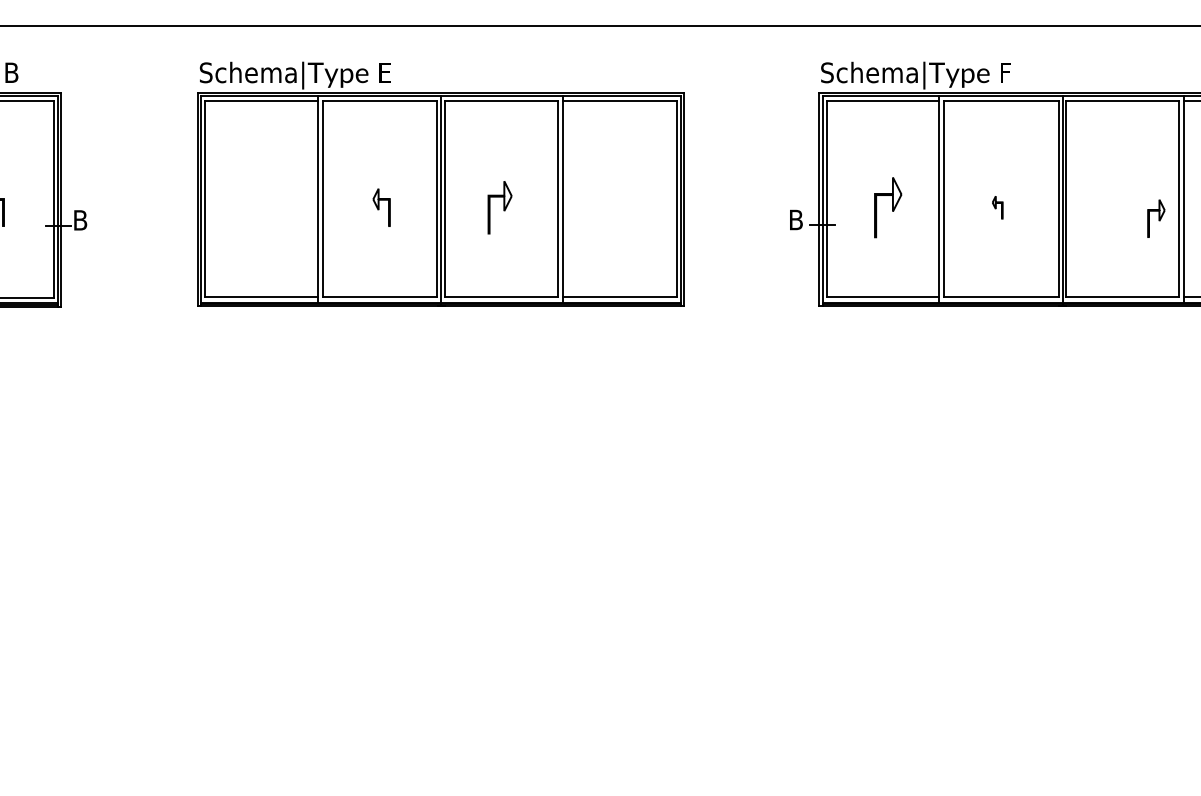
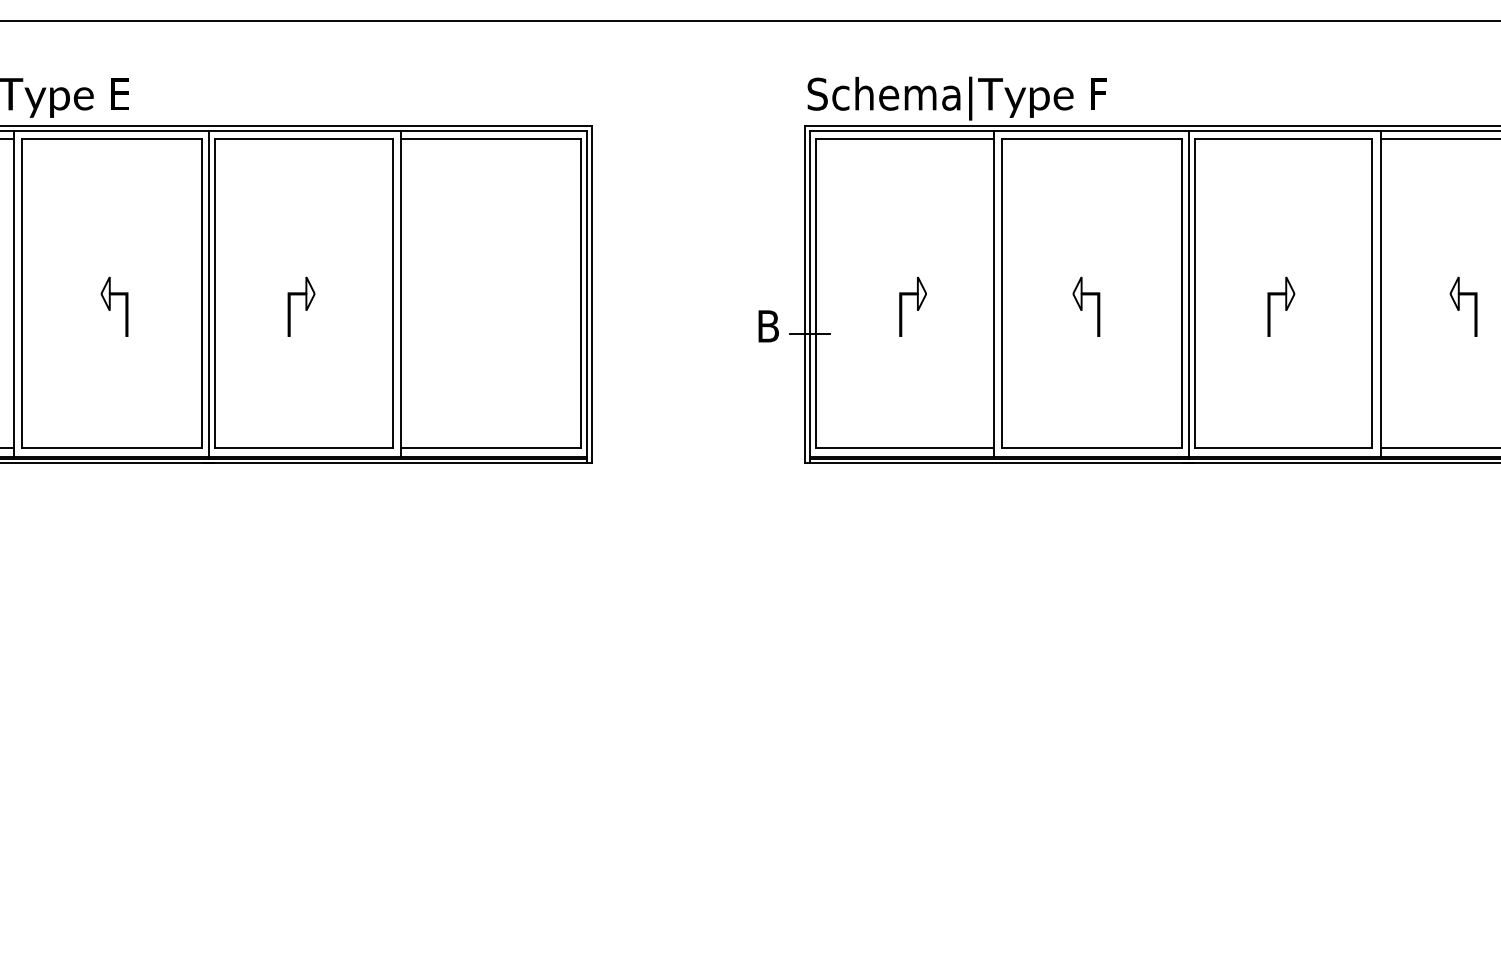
part: (500, 207) -> (302, 306), size x0.71
part: (887, 207) -> (912, 306), size x0.62
part: (997, 207) -> (1085, 306), size x1.67
part: (1156, 218) -> (1281, 306), moved

